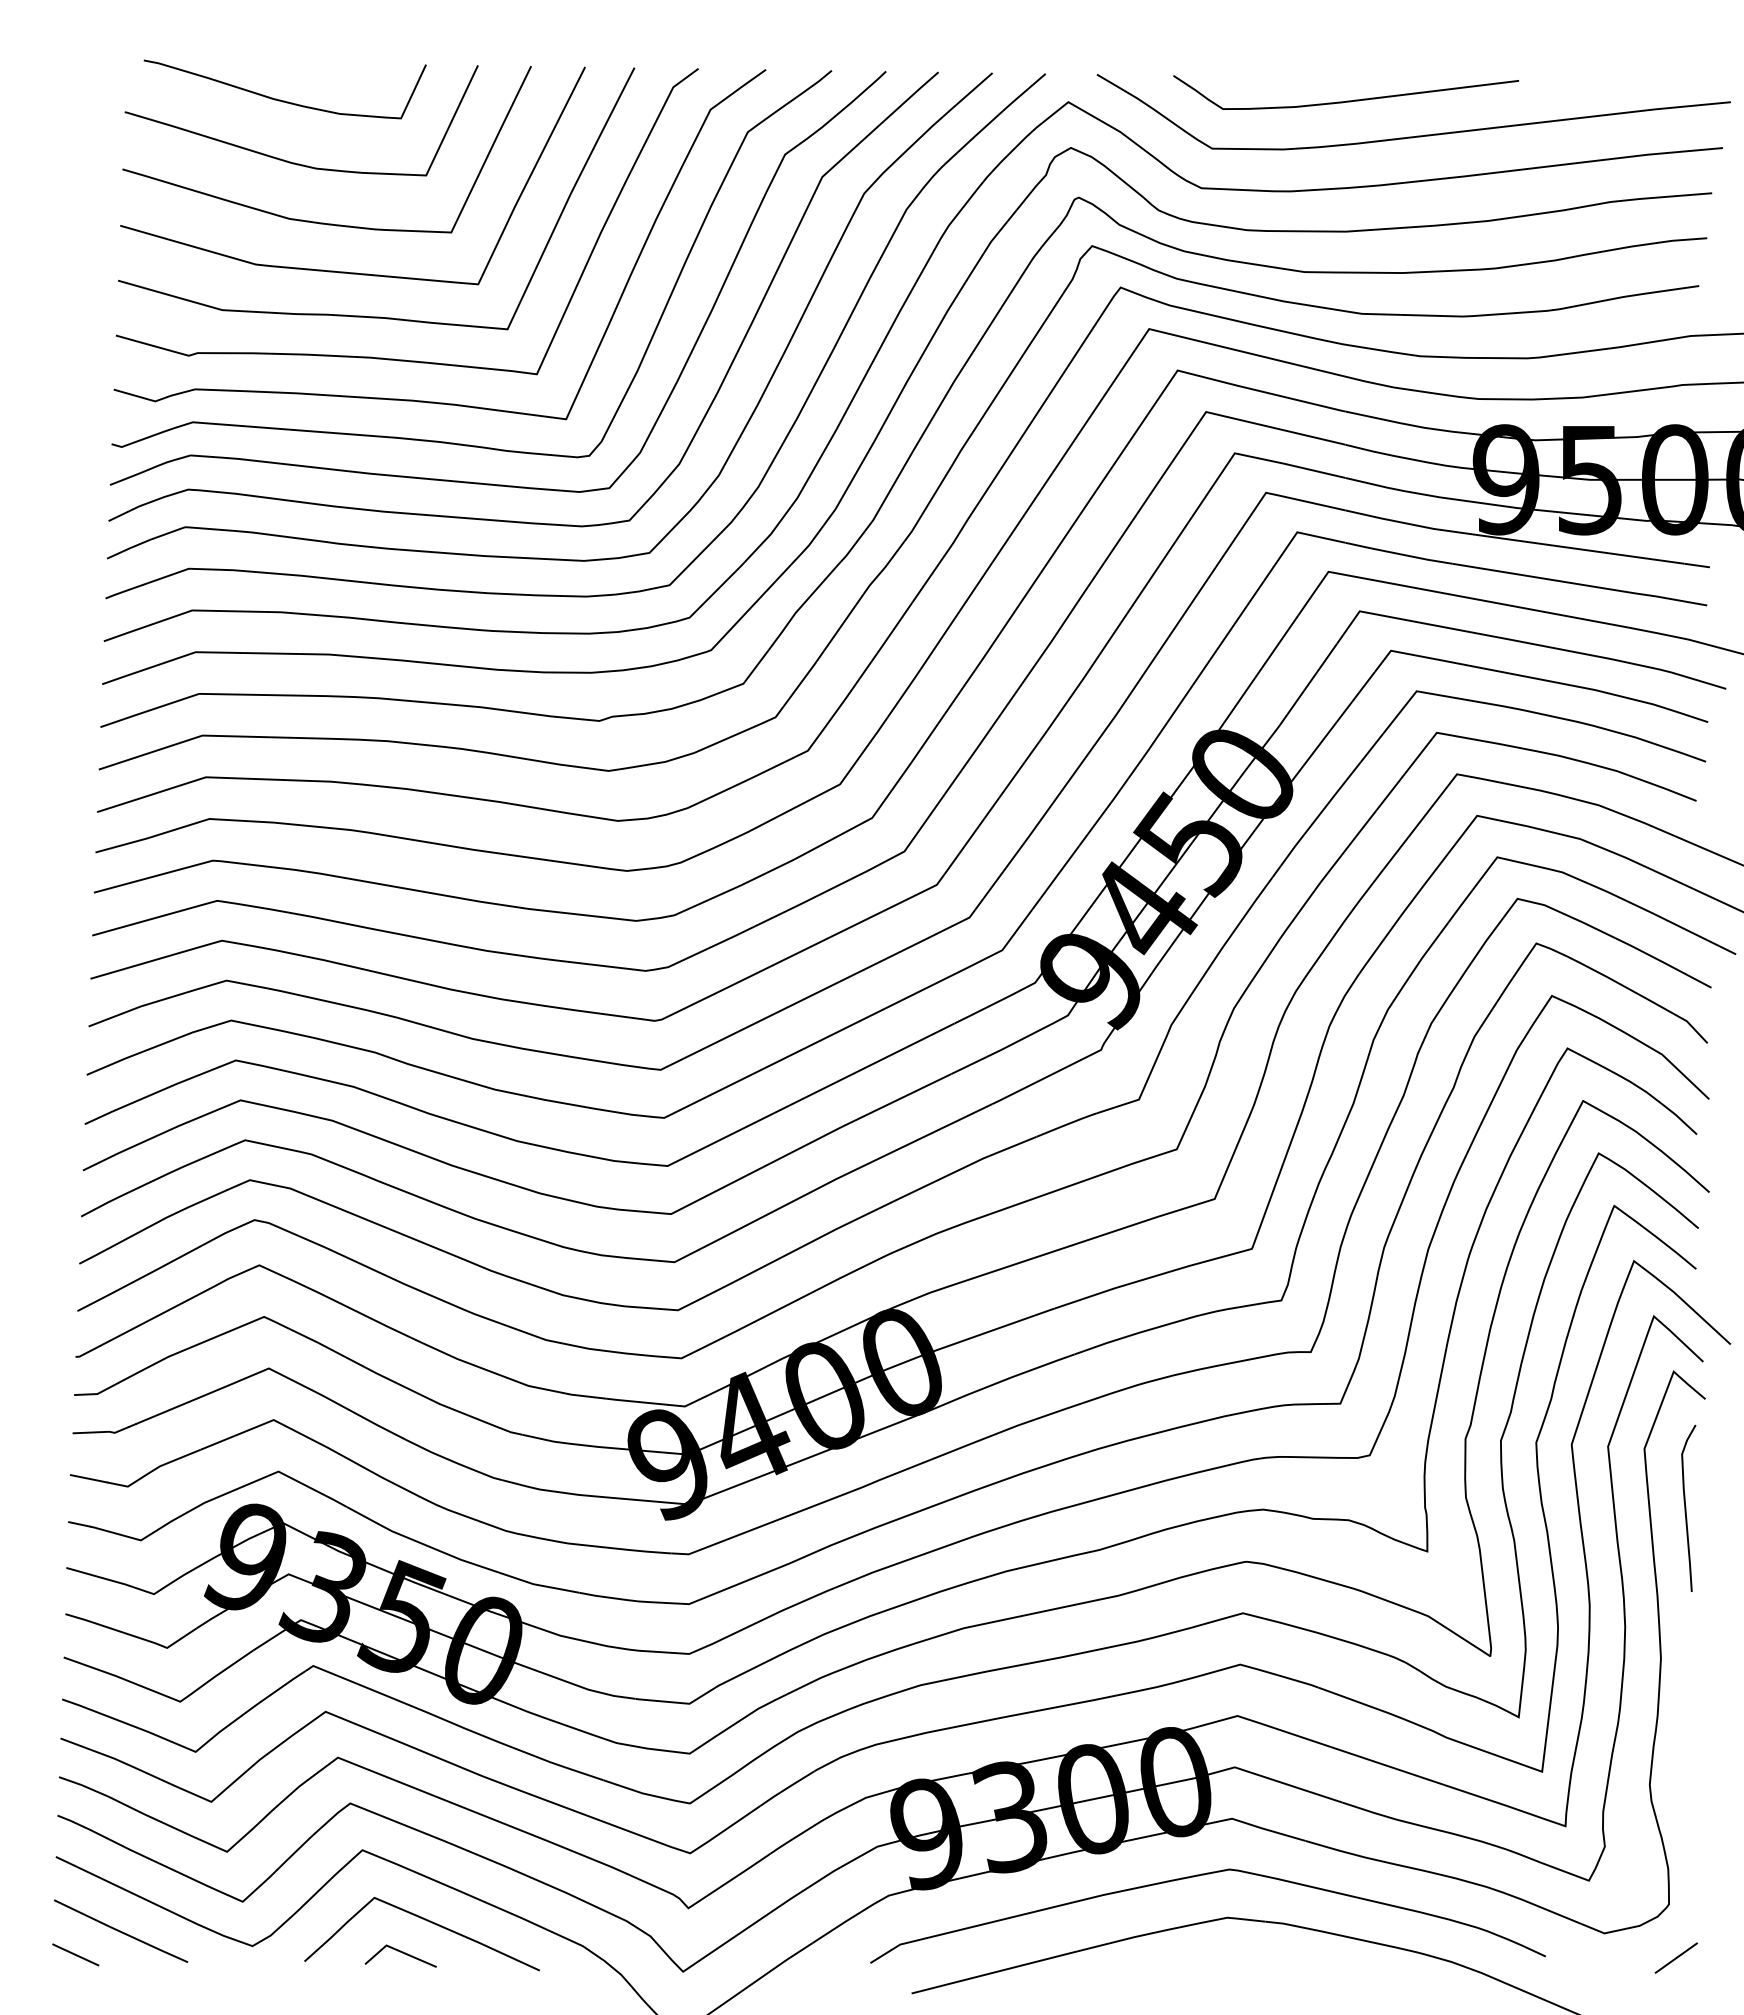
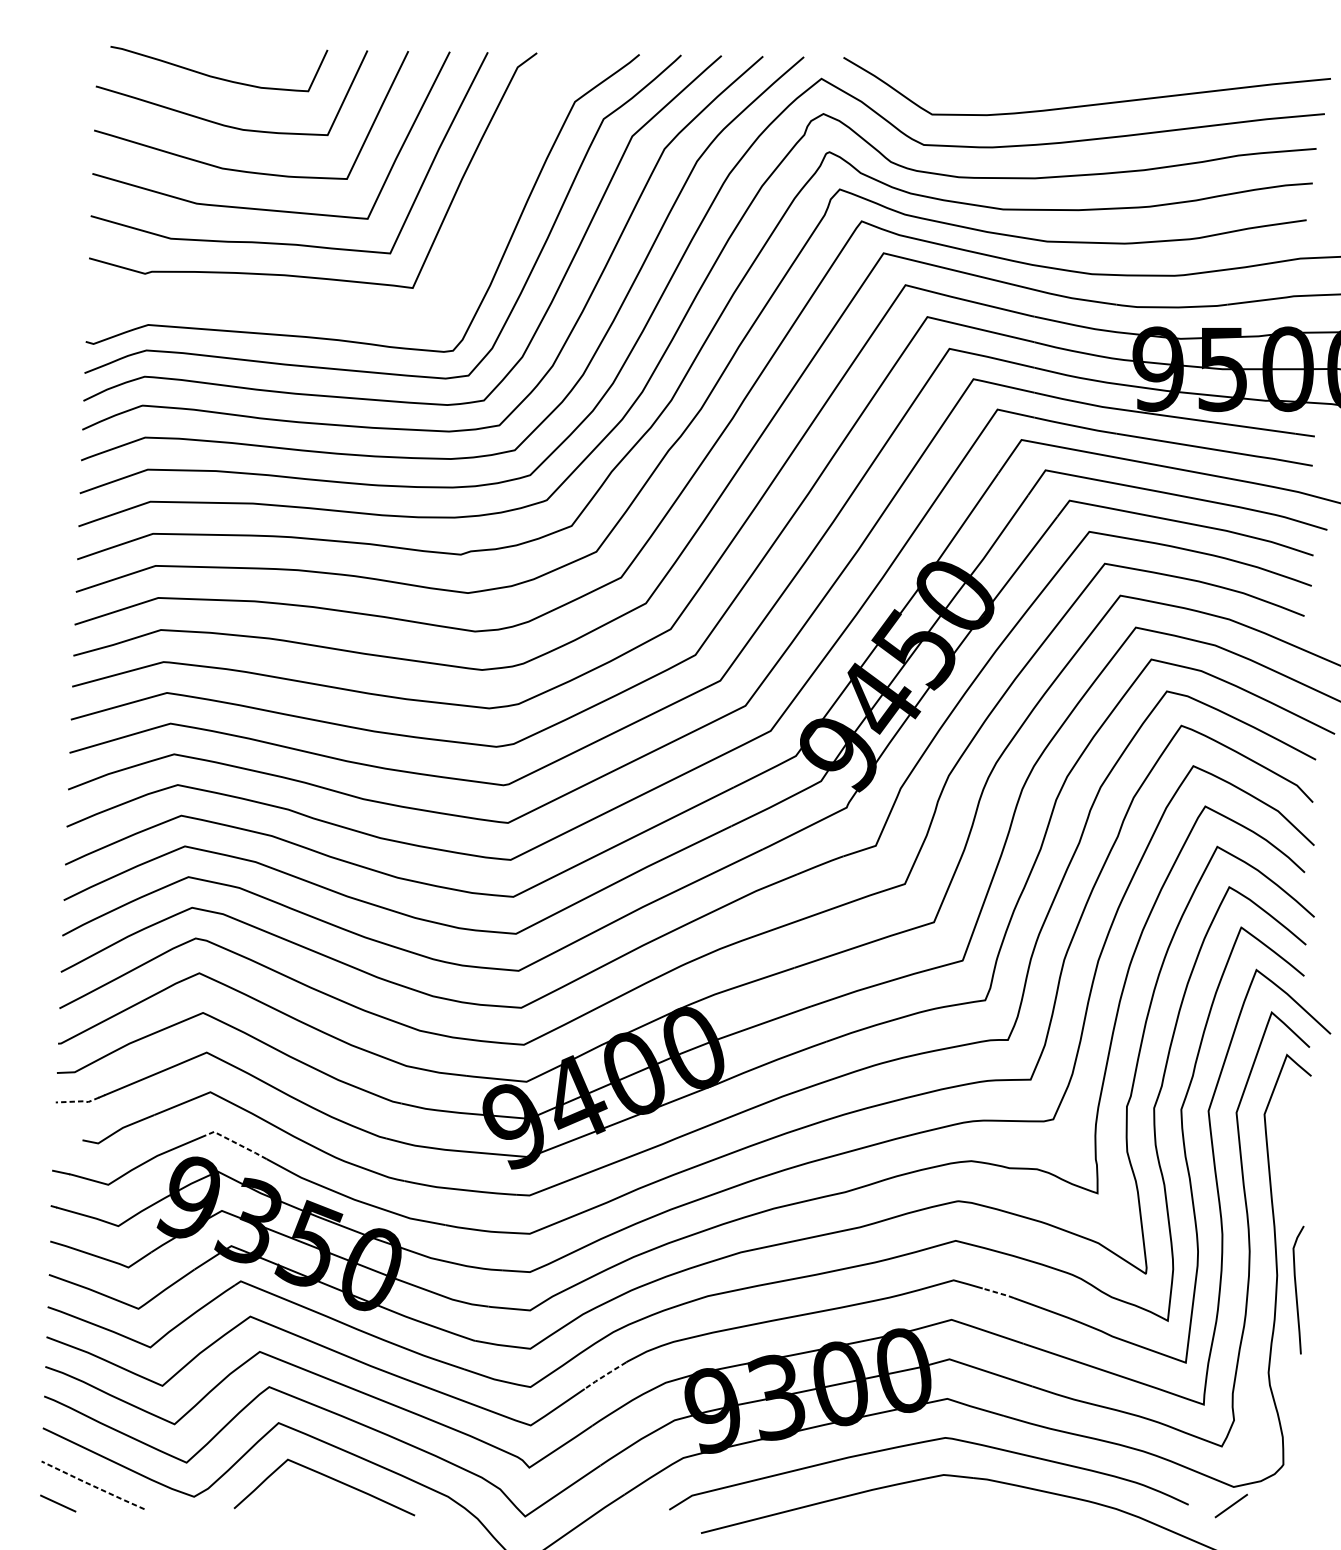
curve: (1346, 100) -> (1035, 77), removed
curve: (424, 400) -> (326, 308), removed
line: (102, 1432) -> (78, 1101), solid -> dashed
line: (88, 1478) -> (67, 1137), removed
line: (307, 1486) -> (236, 1143), solid -> dashed
curve: (1686, 1507) -> (1296, 1289), moved
line: (1298, 1681) -> (998, 1293), solid -> dashed
line: (786, 1788) -> (604, 1375), solid -> dashed
line: (120, 1931) -> (92, 1485), solid -> dashed
line: (402, 1953) -> (309, 1502), removed
line: (1675, 1957) -> (1230, 1505), moved

